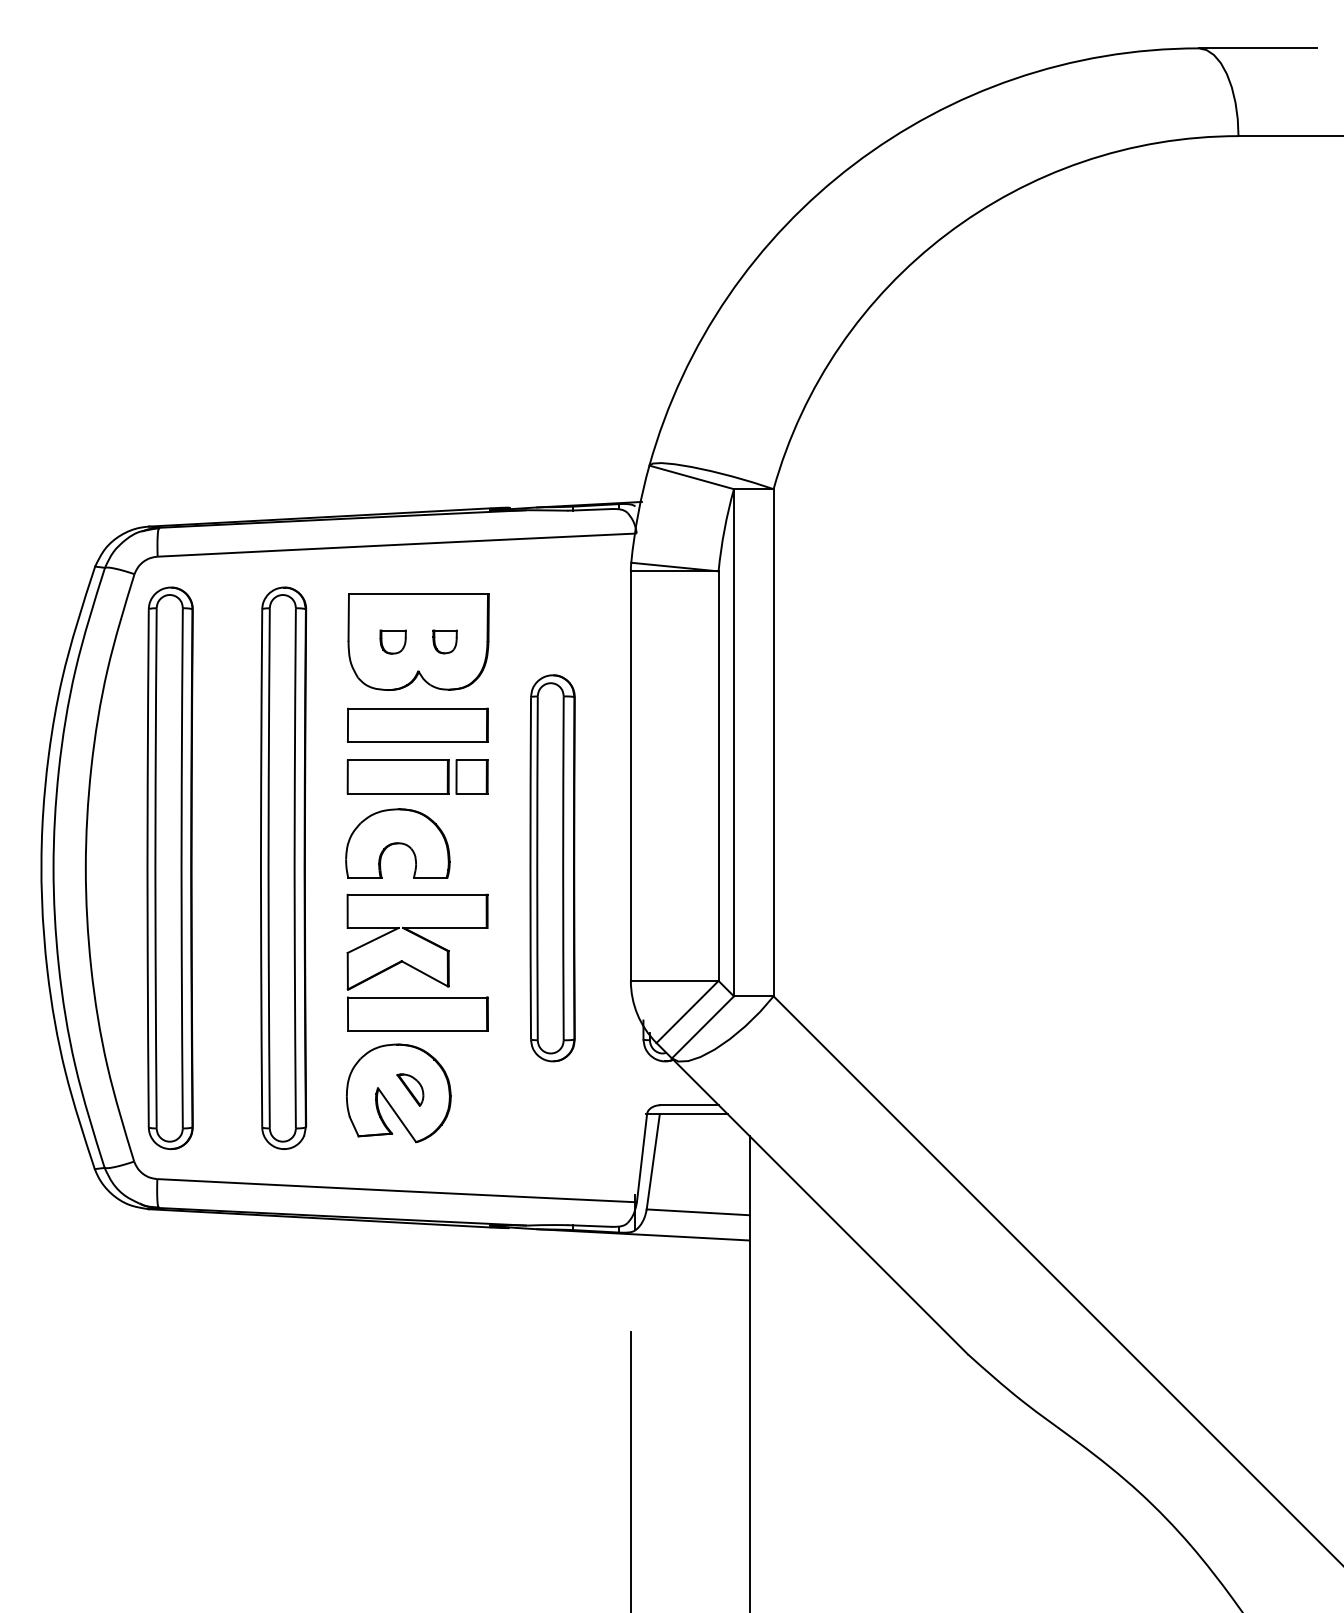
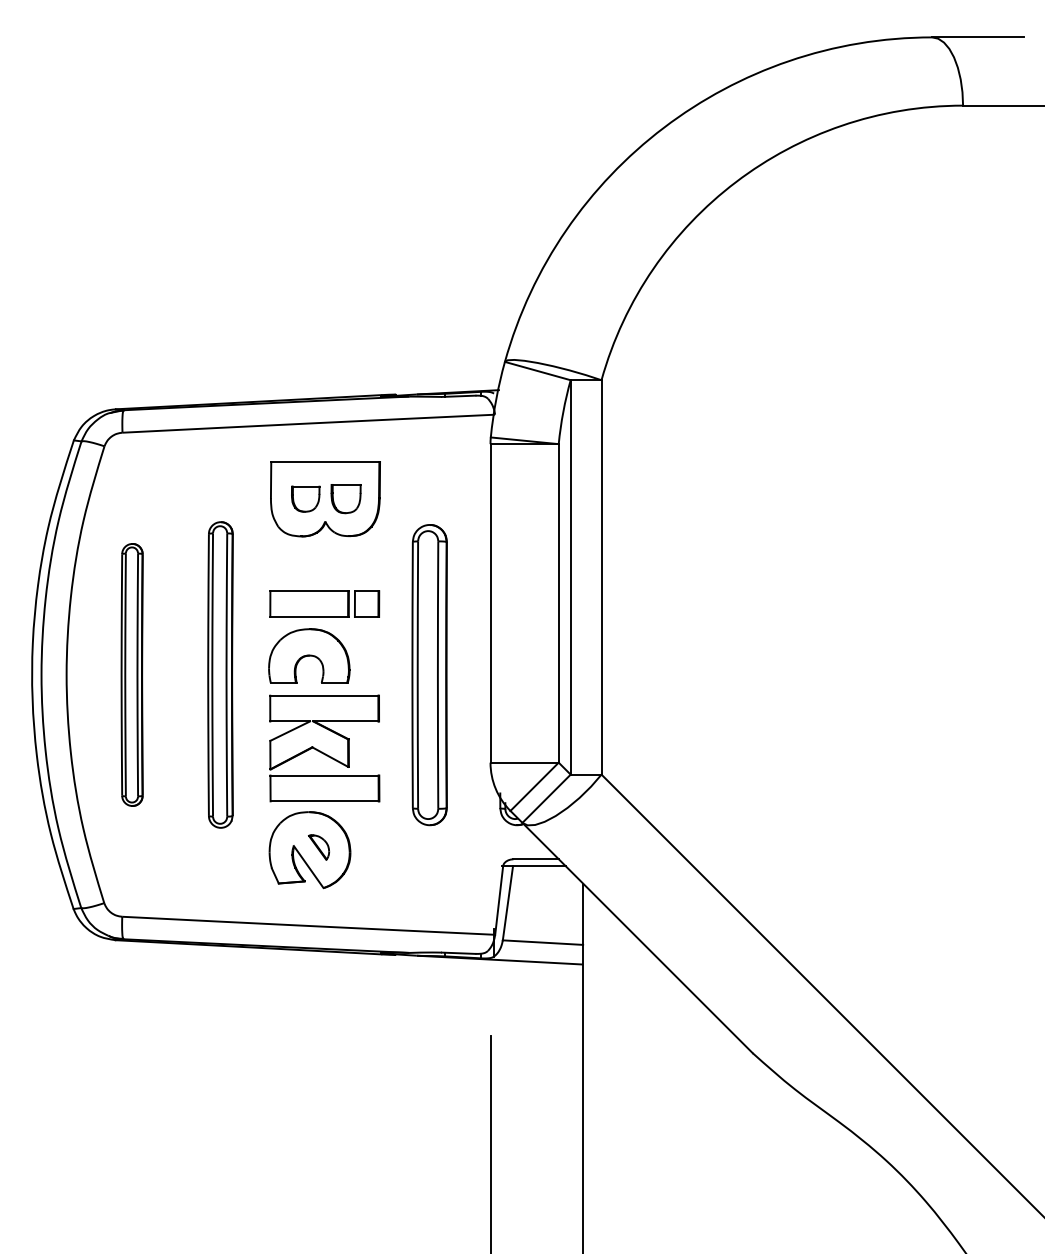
part: (392, 641) -> (305, 498), size x1.4
part: (444, 641) -> (345, 498), size x1.6
part: (417, 724) -> (324, 563), removed
part: (169, 867) -> (131, 674), size x0.6
part: (283, 867) -> (220, 674), size x0.7

